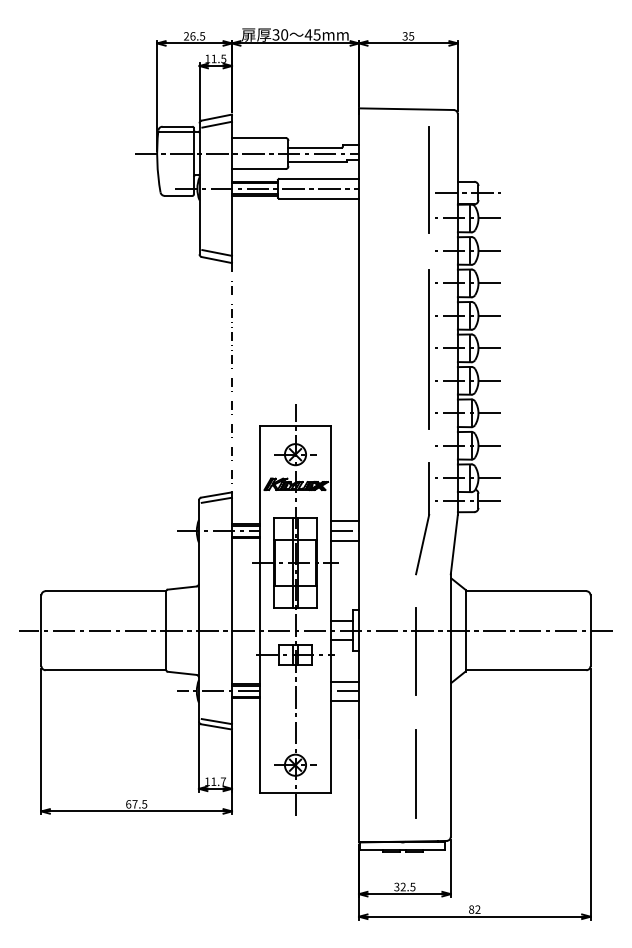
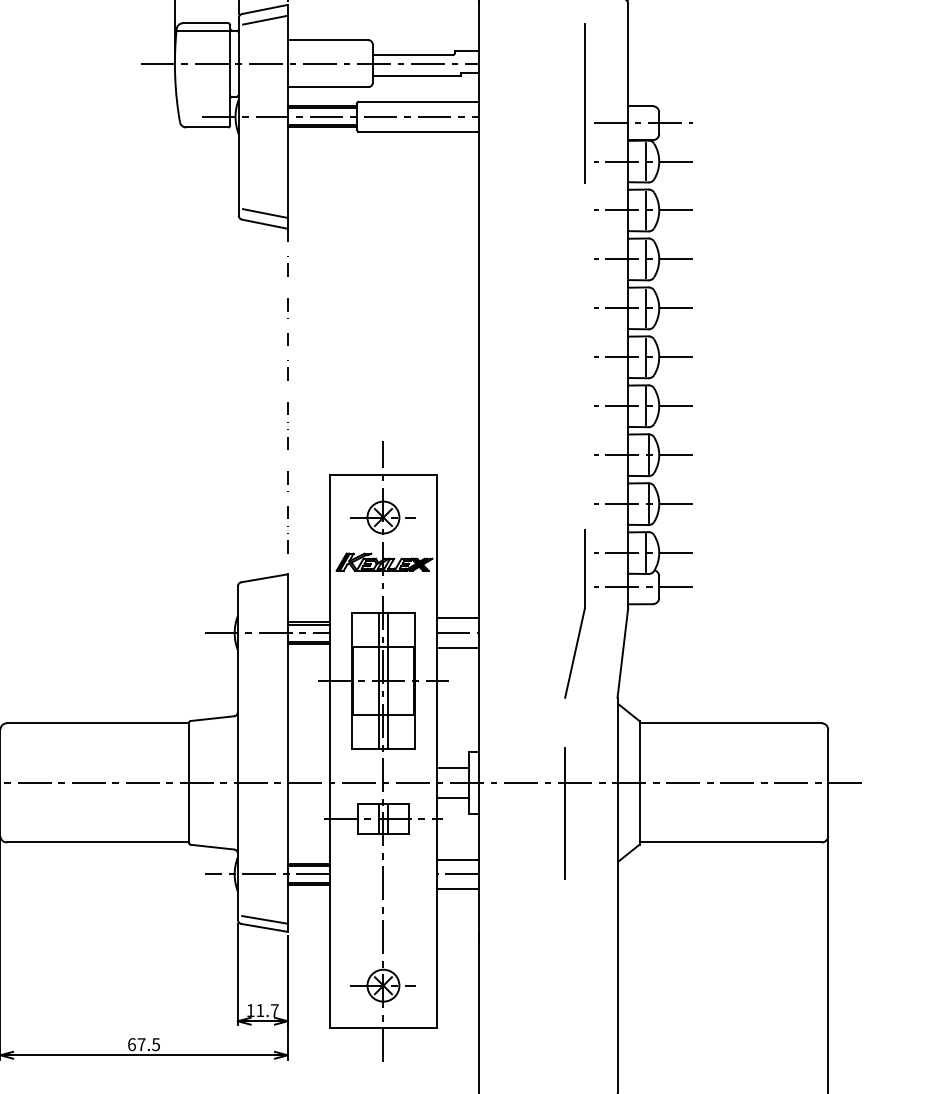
line: (429, 349) -> (585, 359), removed
line: (216, 499) -> (264, 585), removed
line: (415, 773) -> (564, 998), removed

